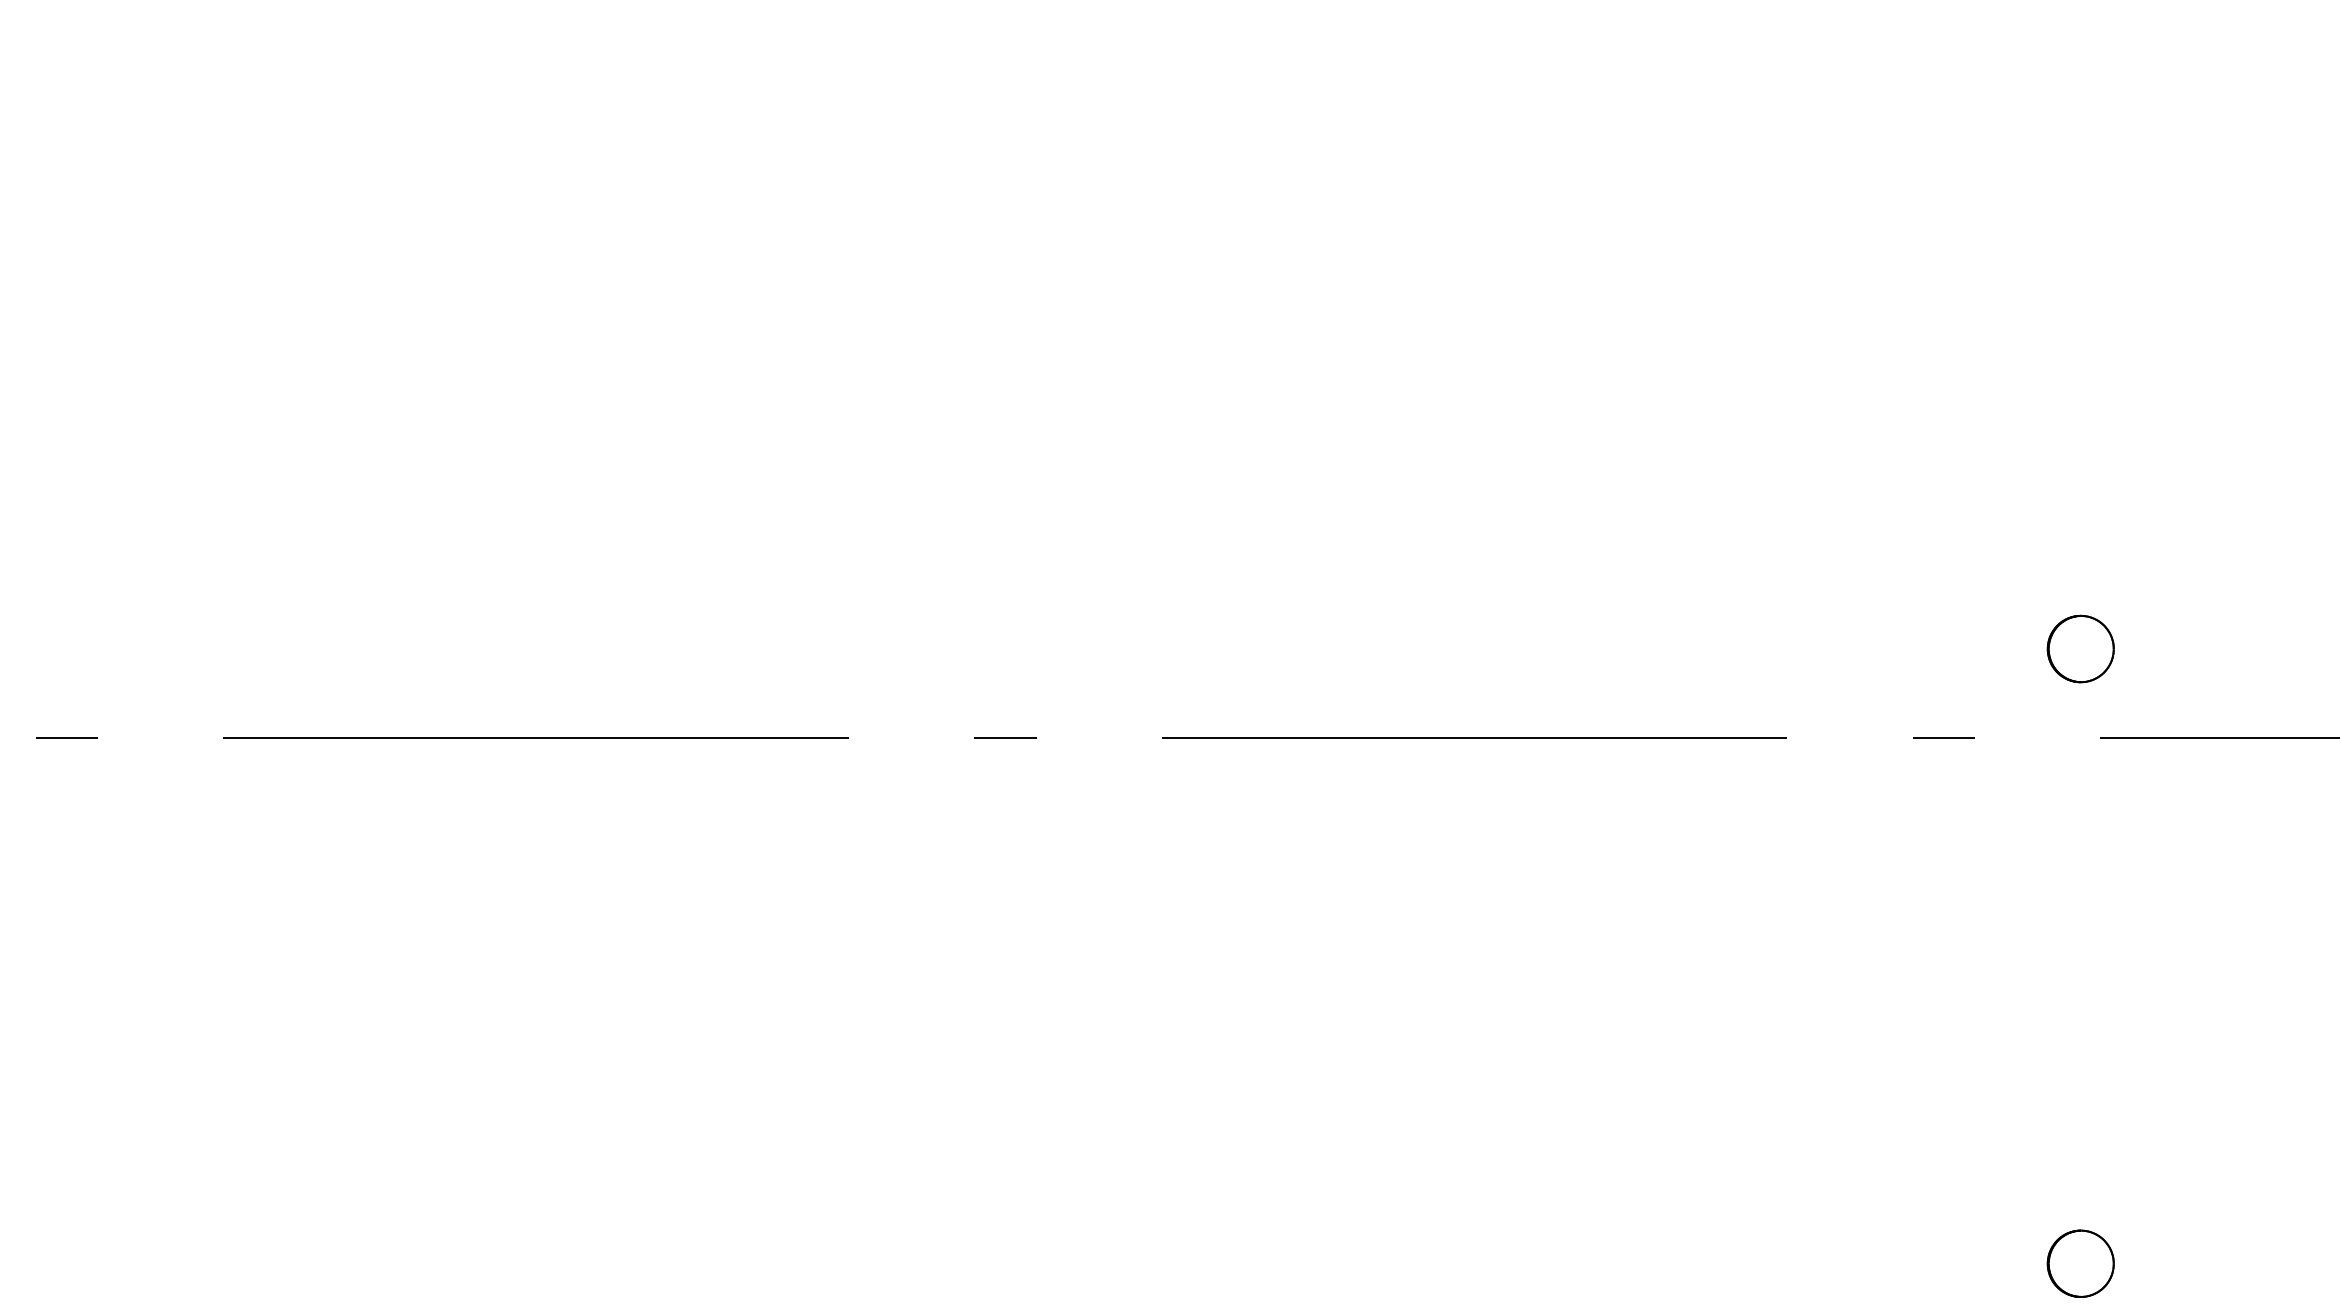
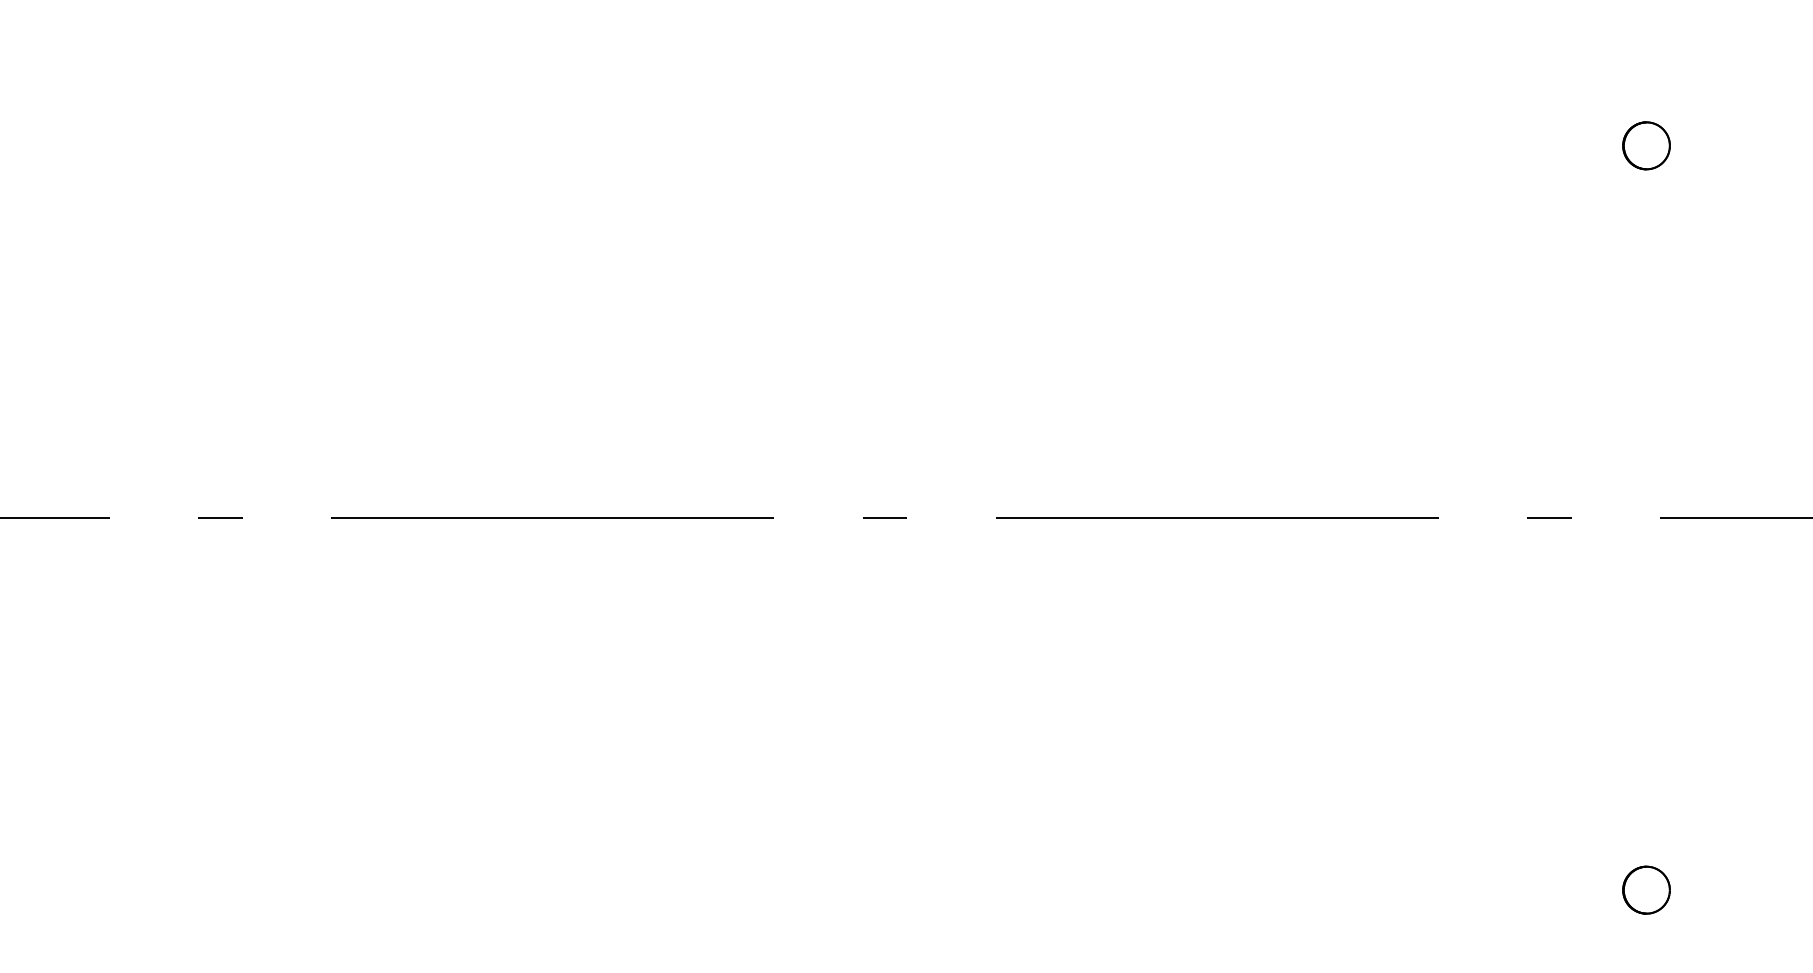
part: (2080, 648) -> (1646, 145), moved

